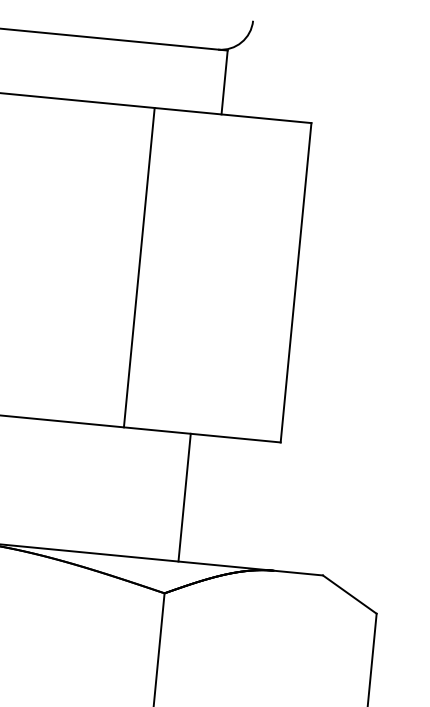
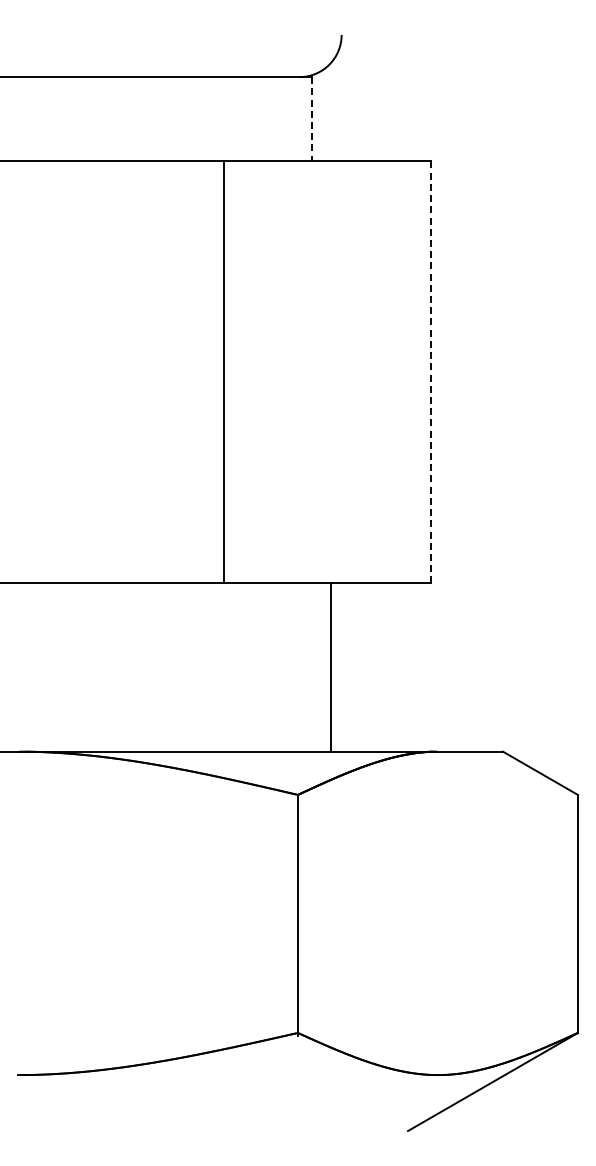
line: (224, 82) -> (312, 119), solid -> dashed
line: (295, 282) -> (430, 372), solid -> dashed
line: (184, 497) -> (331, 666), moved

